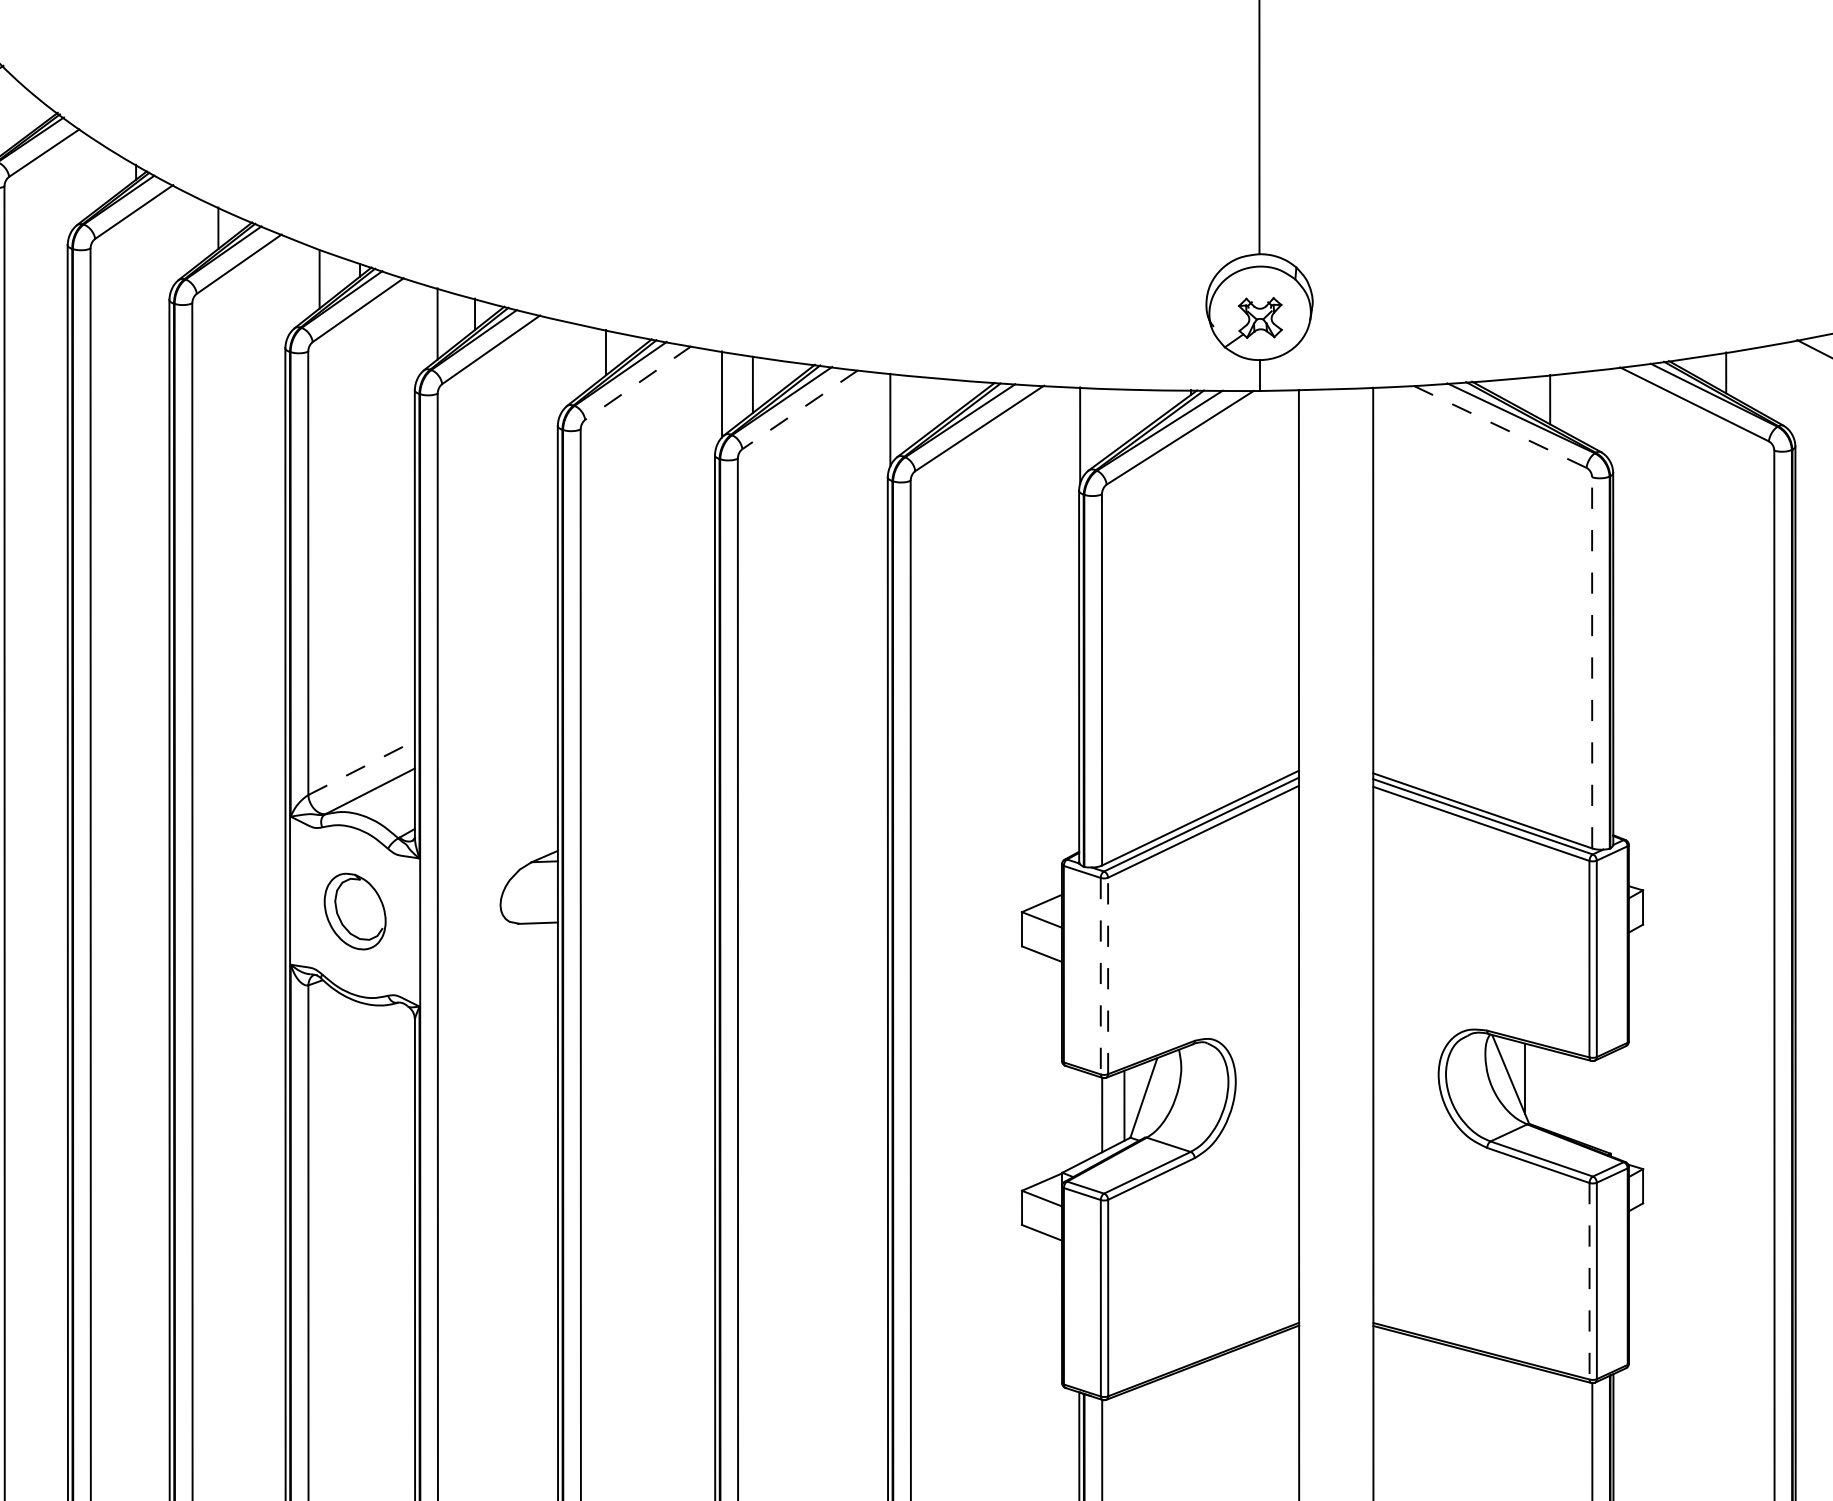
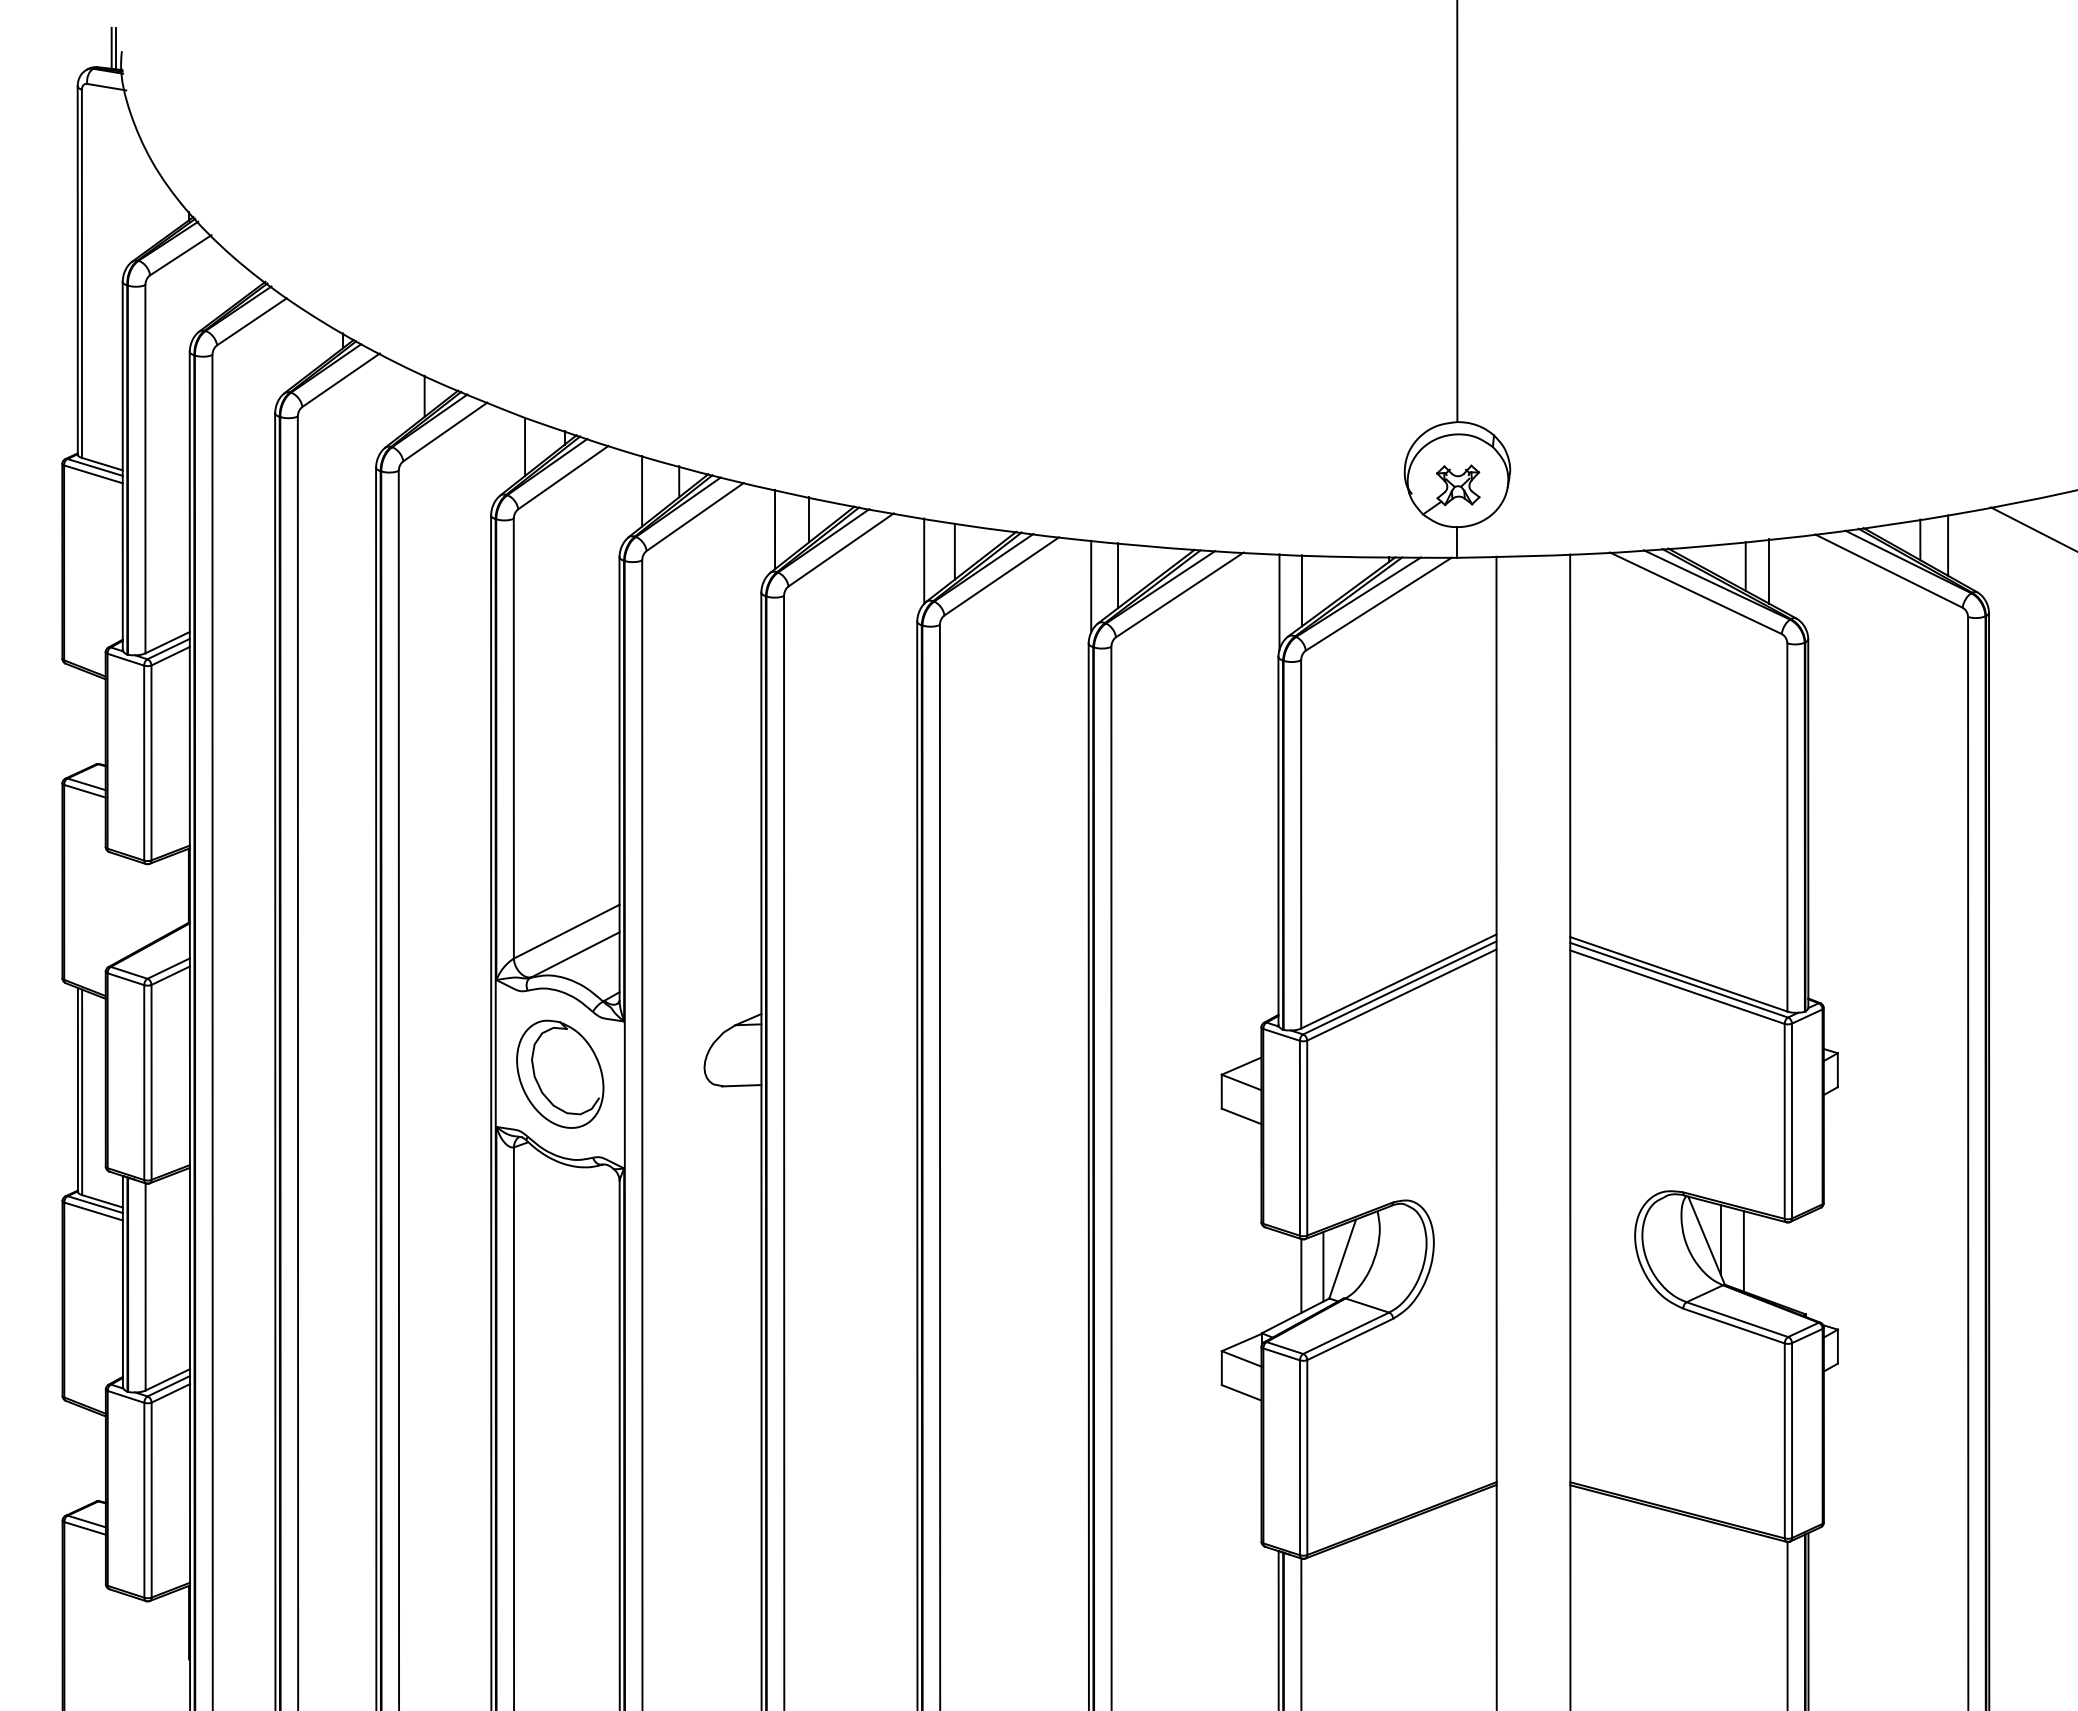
line: (572, 362) -> (775, 529), added
line: (1754, 378) -> (1948, 545), added
line: (637, 383) -> (840, 550), dashed -> solid
line: (1574, 404) -> (1769, 571), added
line: (917, 408) -> (1118, 575), added
line: (799, 409) -> (1001, 576), dashed -> solid
line: (1102, 423) -> (1301, 590), added
line: (1499, 426) -> (1695, 593), dashed -> solid
line: (1592, 661) -> (1787, 826), dashed -> solid
line: (362, 767) -> (567, 931), dashed -> solid
part: (355, 910) -> (560, 1073), size x1.43
line: (1108, 975) -> (1307, 1137), dashed -> solid
line: (1100, 976) -> (1299, 1138), dashed -> solid
line: (1547, 1090) -> (1743, 1251), added
line: (1589, 1281) -> (1784, 1441), dashed -> solid

